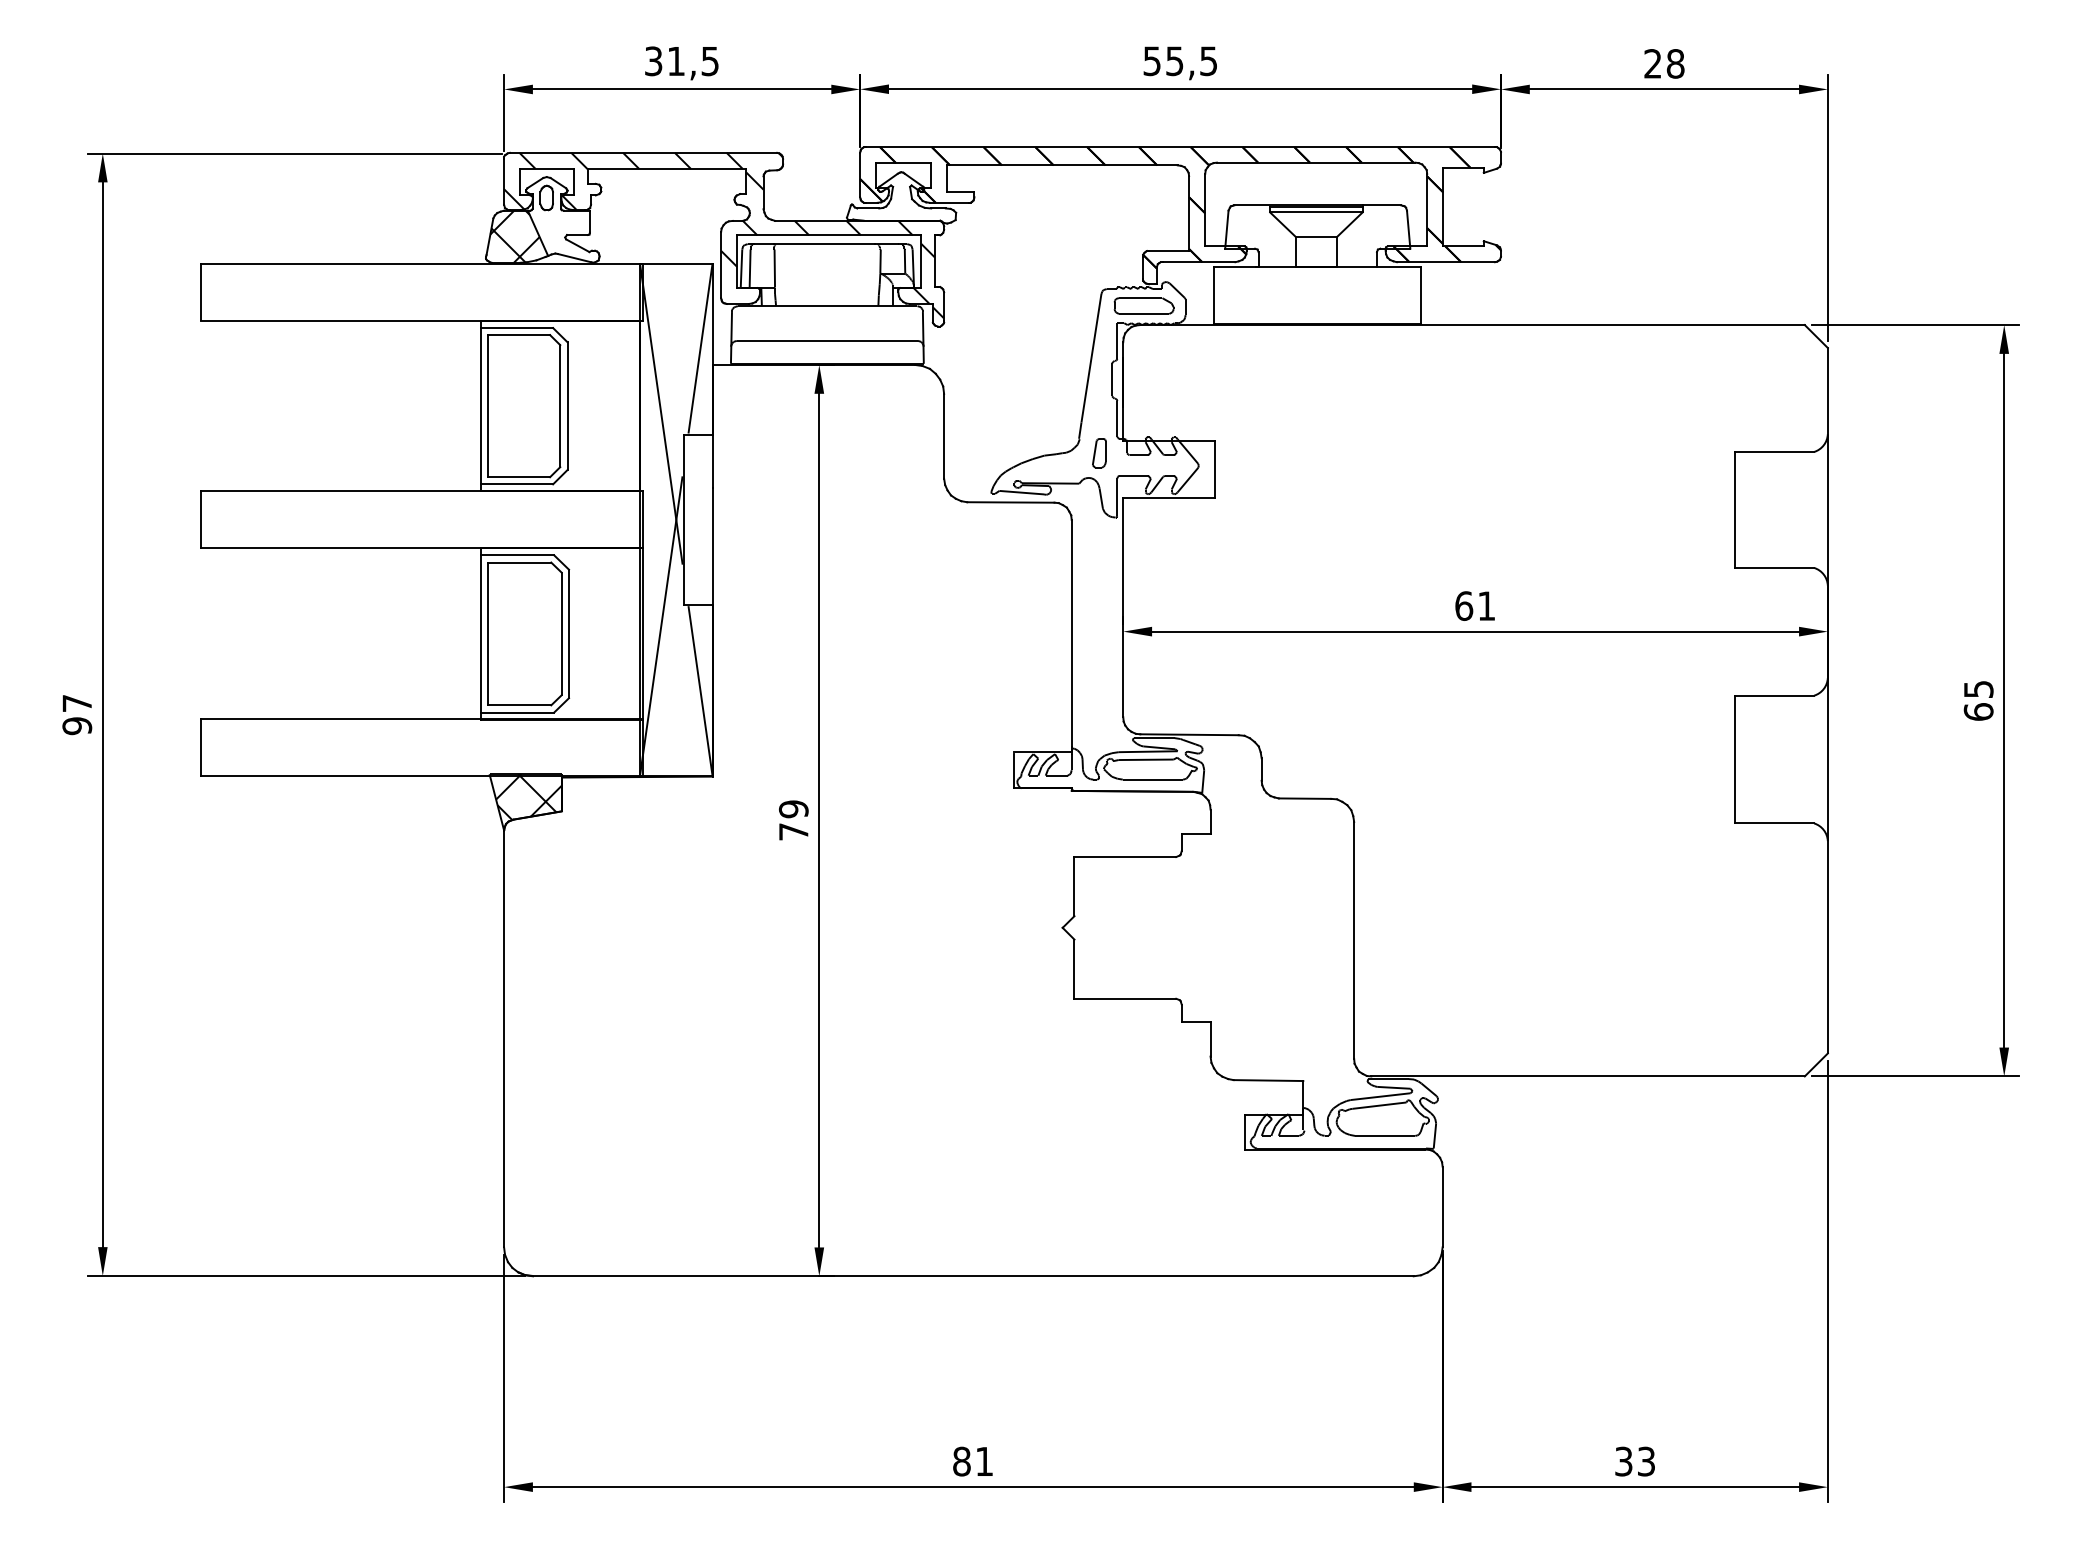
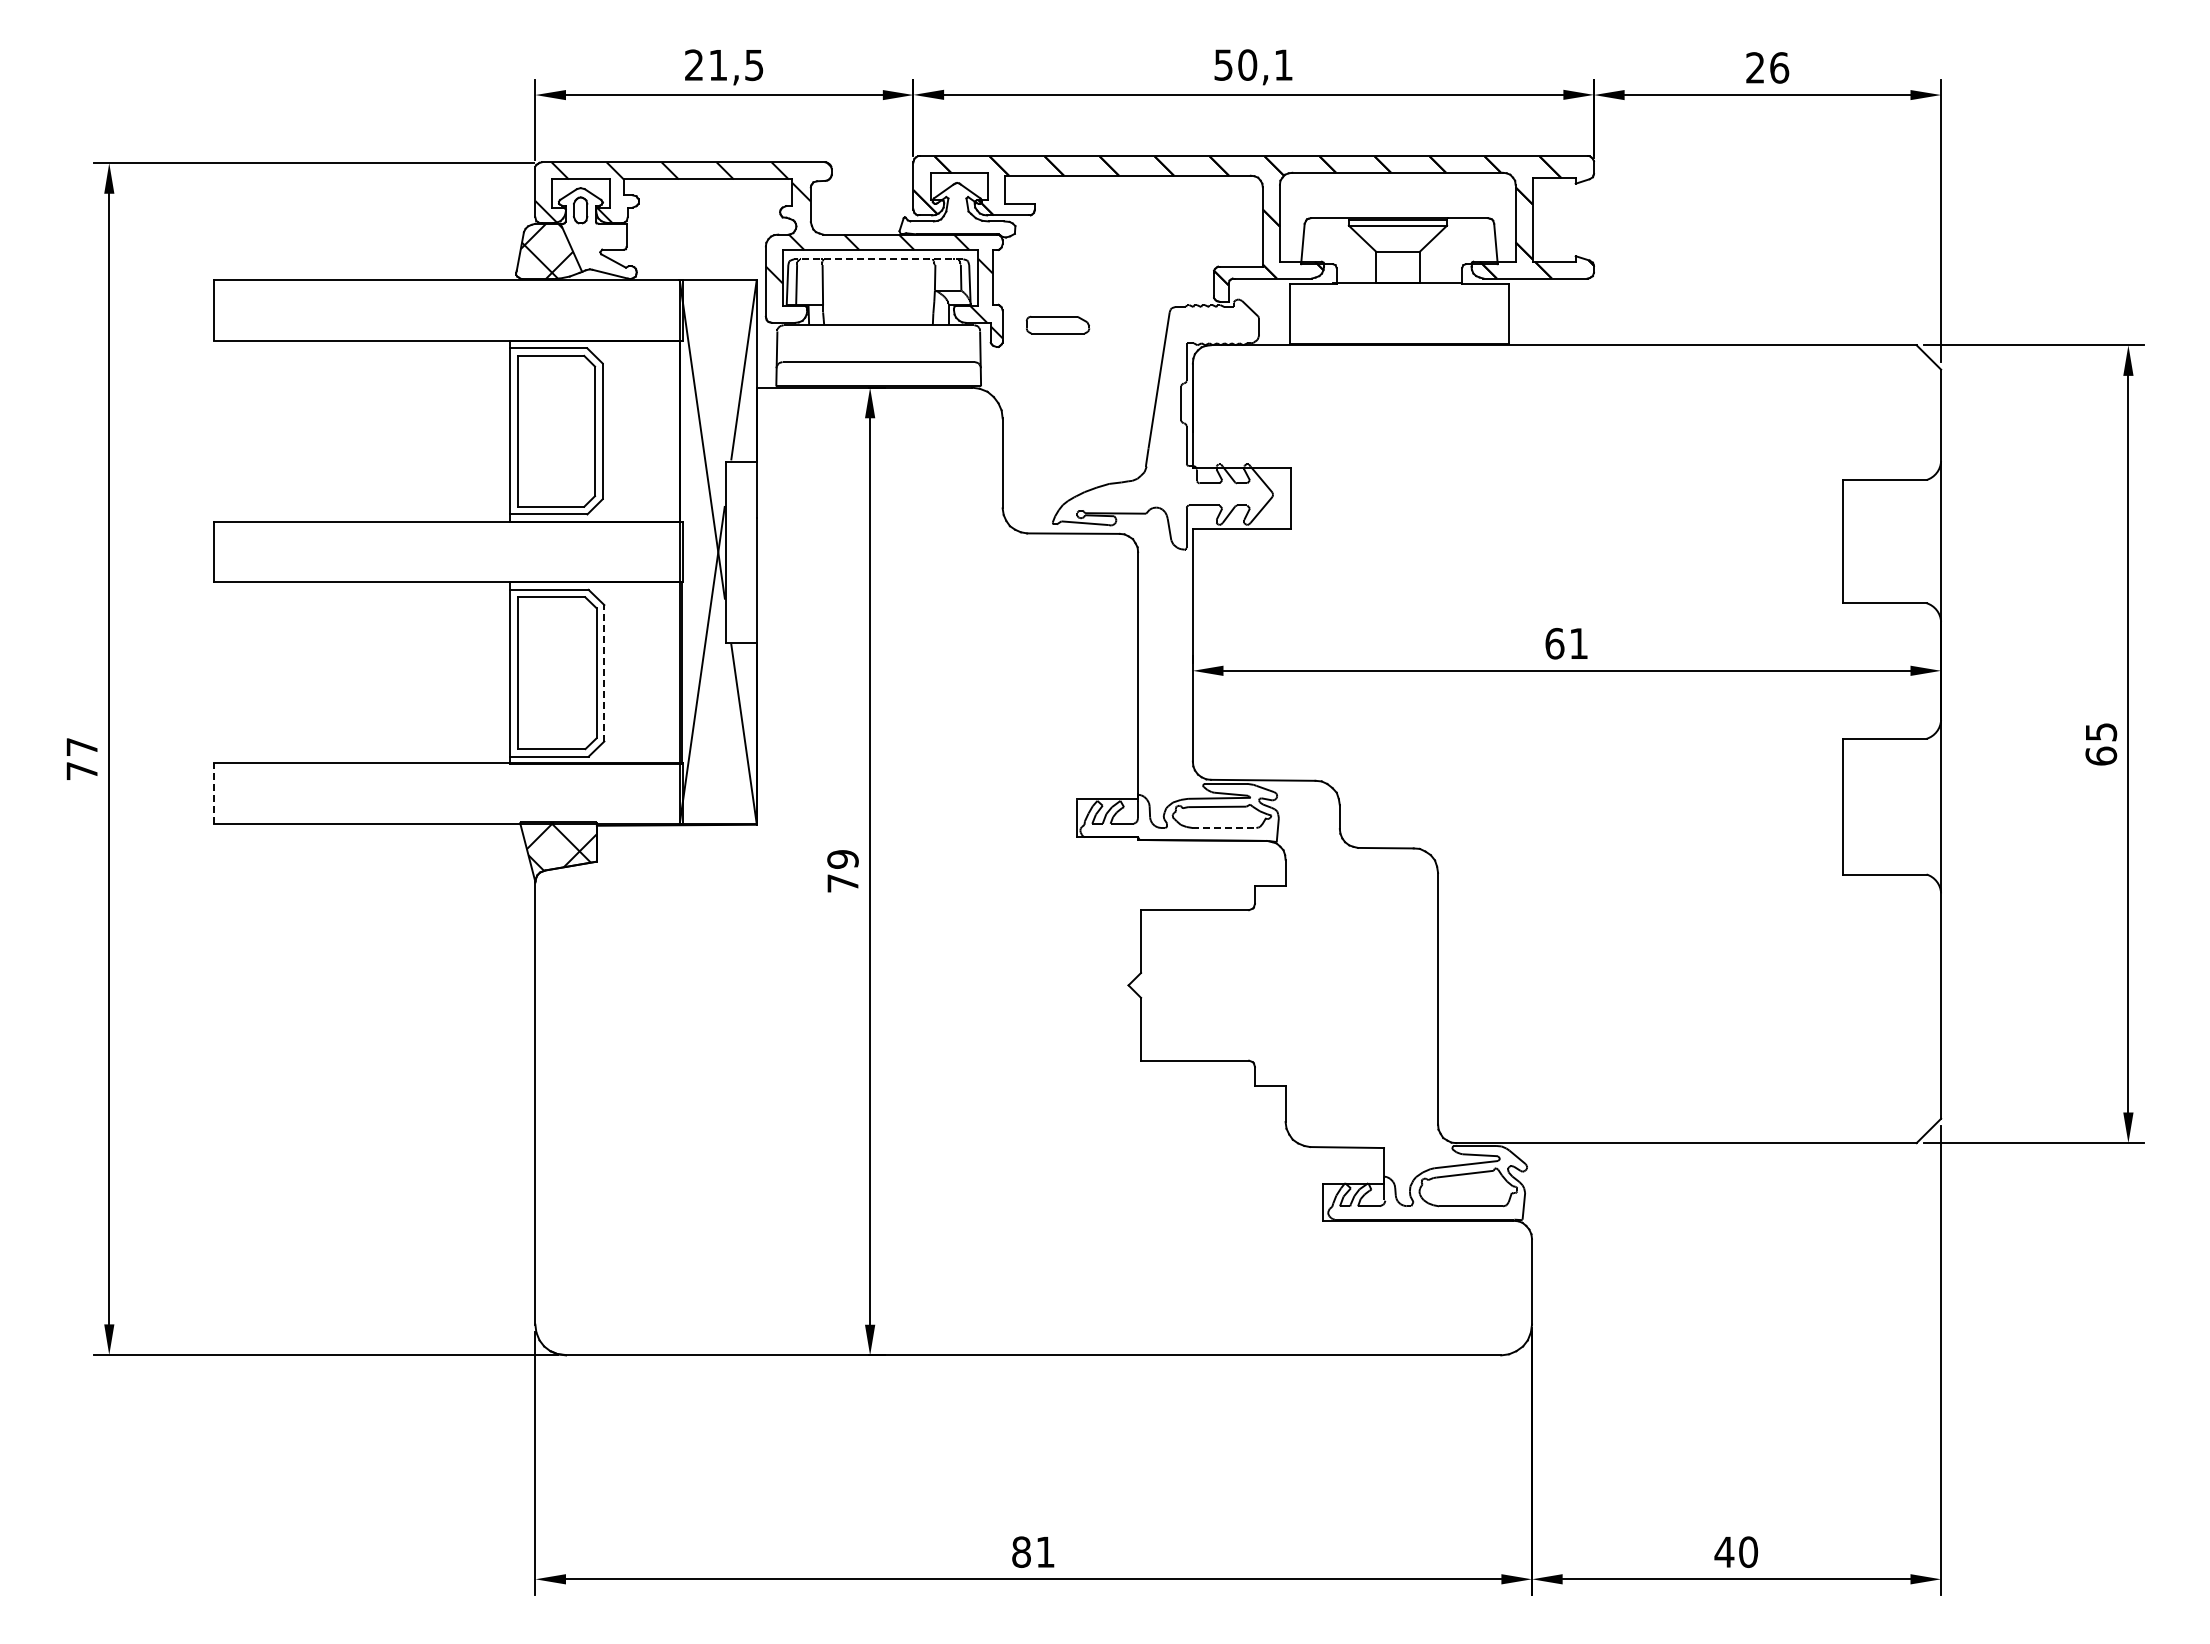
text: (1191, 60) -> (1265, 64), 55,5 -> 50,1
text: (653, 61) -> (694, 65), 31,5 -> 21,5
text: (1675, 63) -> (1779, 67), 28 -> 26
line: (827, 244) -> (878, 259), solid -> dashed
part: (1144, 305) -> (1058, 324), moved
part: (1099, 453) -> (1167, 481), removed
line: (569, 633) -> (604, 672), solid -> dashed
text: (76, 725) -> (81, 770), 97 -> 77
line: (200, 747) -> (213, 793), solid -> dashed
line: (1153, 779) -> (1224, 827), solid -> dashed
text: (1635, 1460) -> (1736, 1551), 33 -> 40

